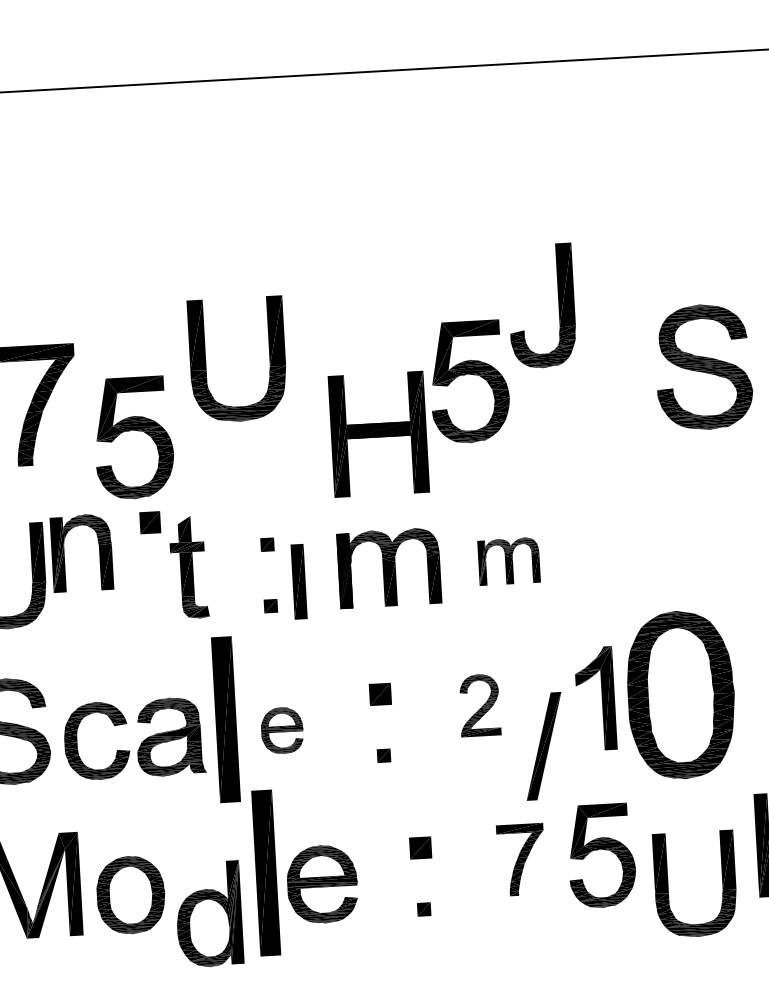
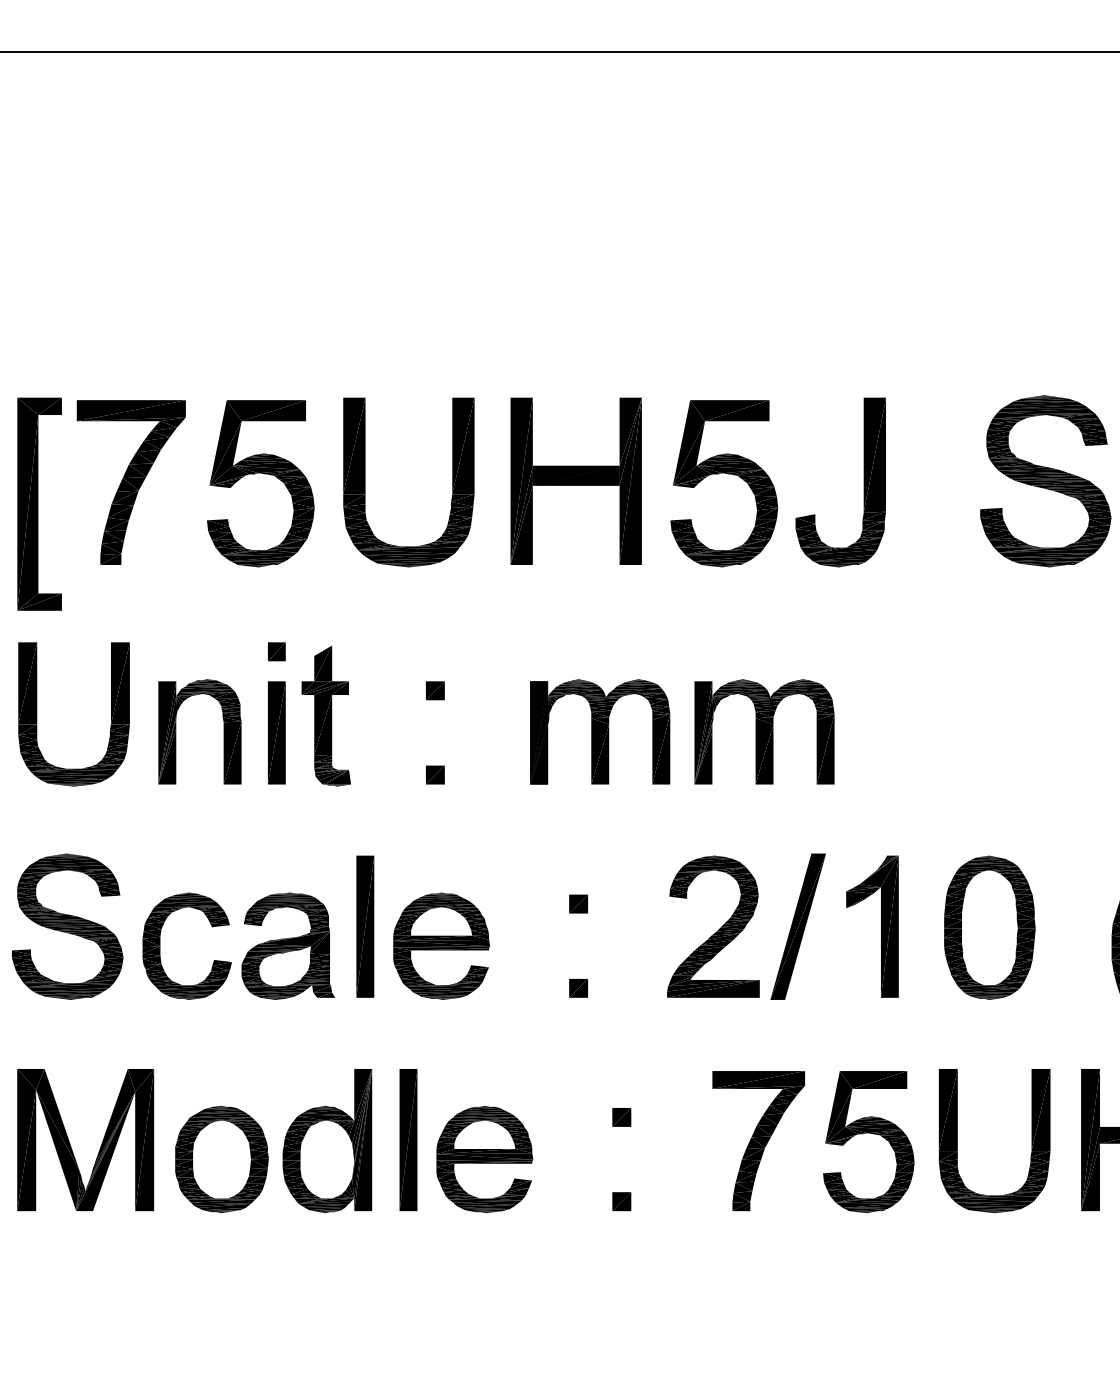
part: (558, 305) -> (863, 482), moved
part: (206, 361) -> (365, 482), moved
part: (136, 431) -> (264, 474), moved
part: (378, 433) -> (575, 480), moved
part: (150, 522) -> (276, 651), size x0.62
part: (64, 553) -> (176, 731), moved
part: (509, 561) -> (764, 731), size x1.67
part: (298, 581) -> (276, 732), moved
part: (380, 693) -> (578, 903), size x0.62
part: (681, 694) -> (989, 927), size x0.62
part: (479, 705) -> (713, 926), size x1.67
part: (226, 719) -> (365, 926), size x0.62
part: (282, 730) -> (441, 945), size x1.67
part: (543, 746) -> (797, 926), moved
part: (420, 848) -> (621, 1117), size x0.62
part: (521, 860) -> (758, 1141), size x1.43
part: (266, 873) -> (408, 1140), size x0.62
part: (668, 886) -> (957, 1141), moved
part: (209, 914) -> (327, 1141), moved

